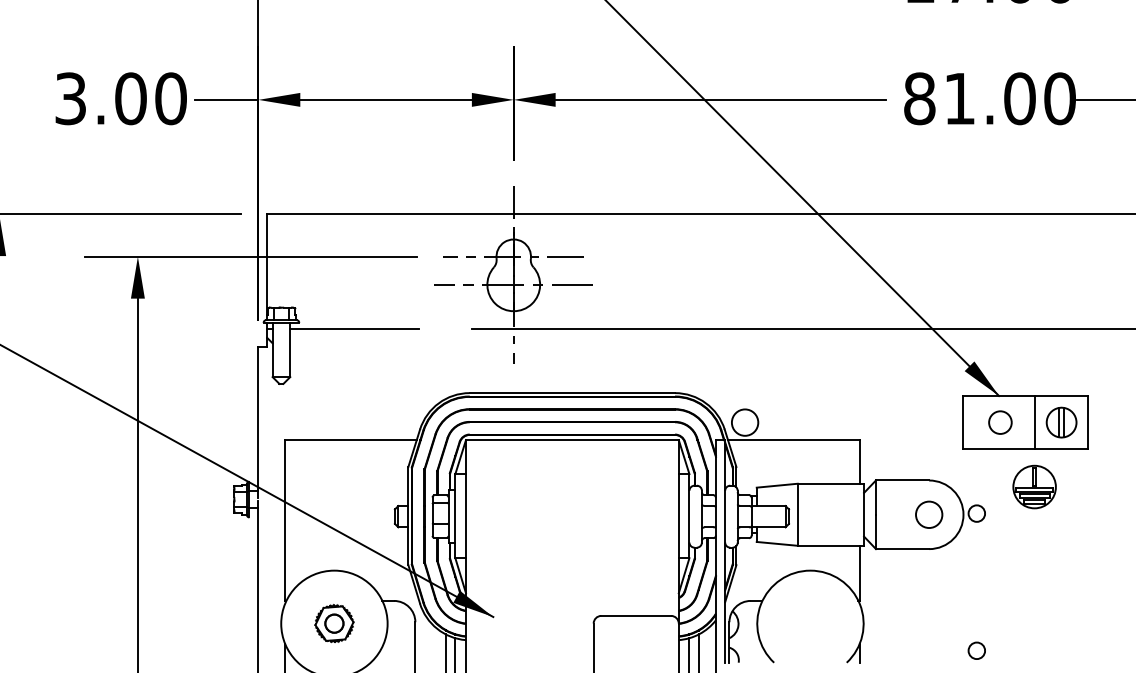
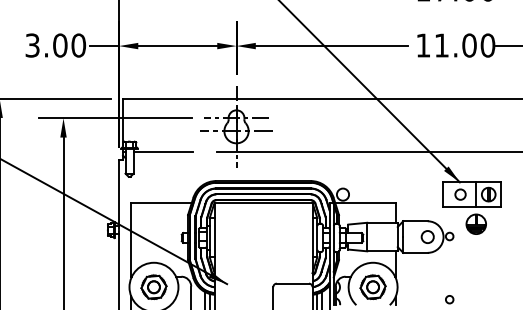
text: (919, 98) -> (423, 45), 81.00 -> 11.00
part: (333, 622) -> (153, 286), size x1.43
part: (809, 622) -> (372, 286), added

